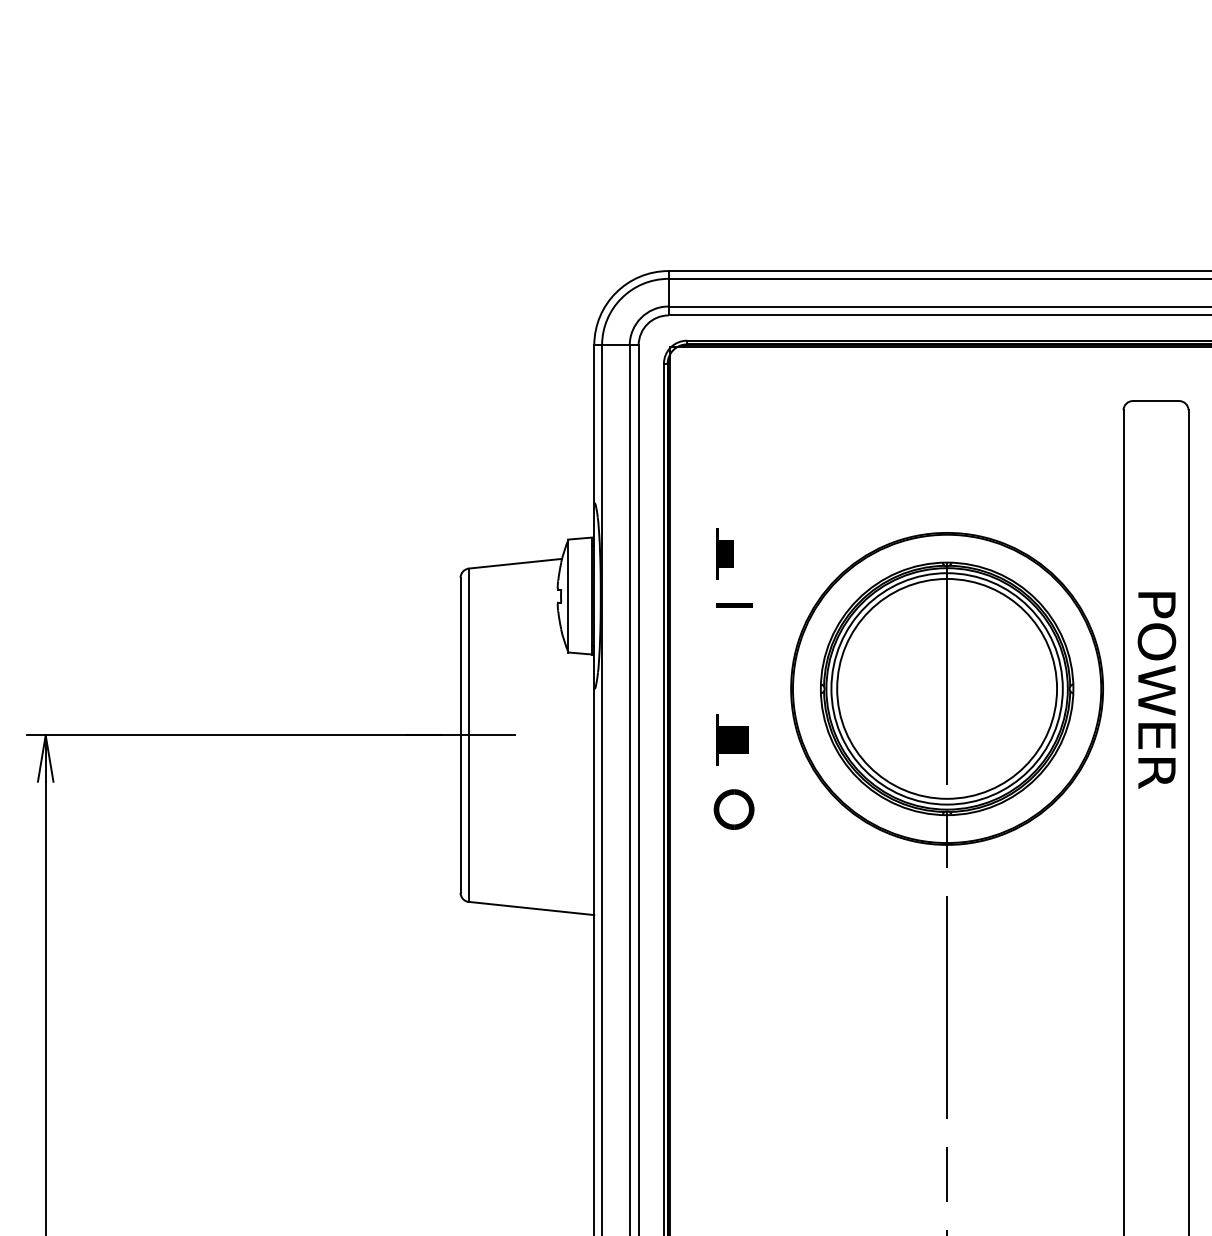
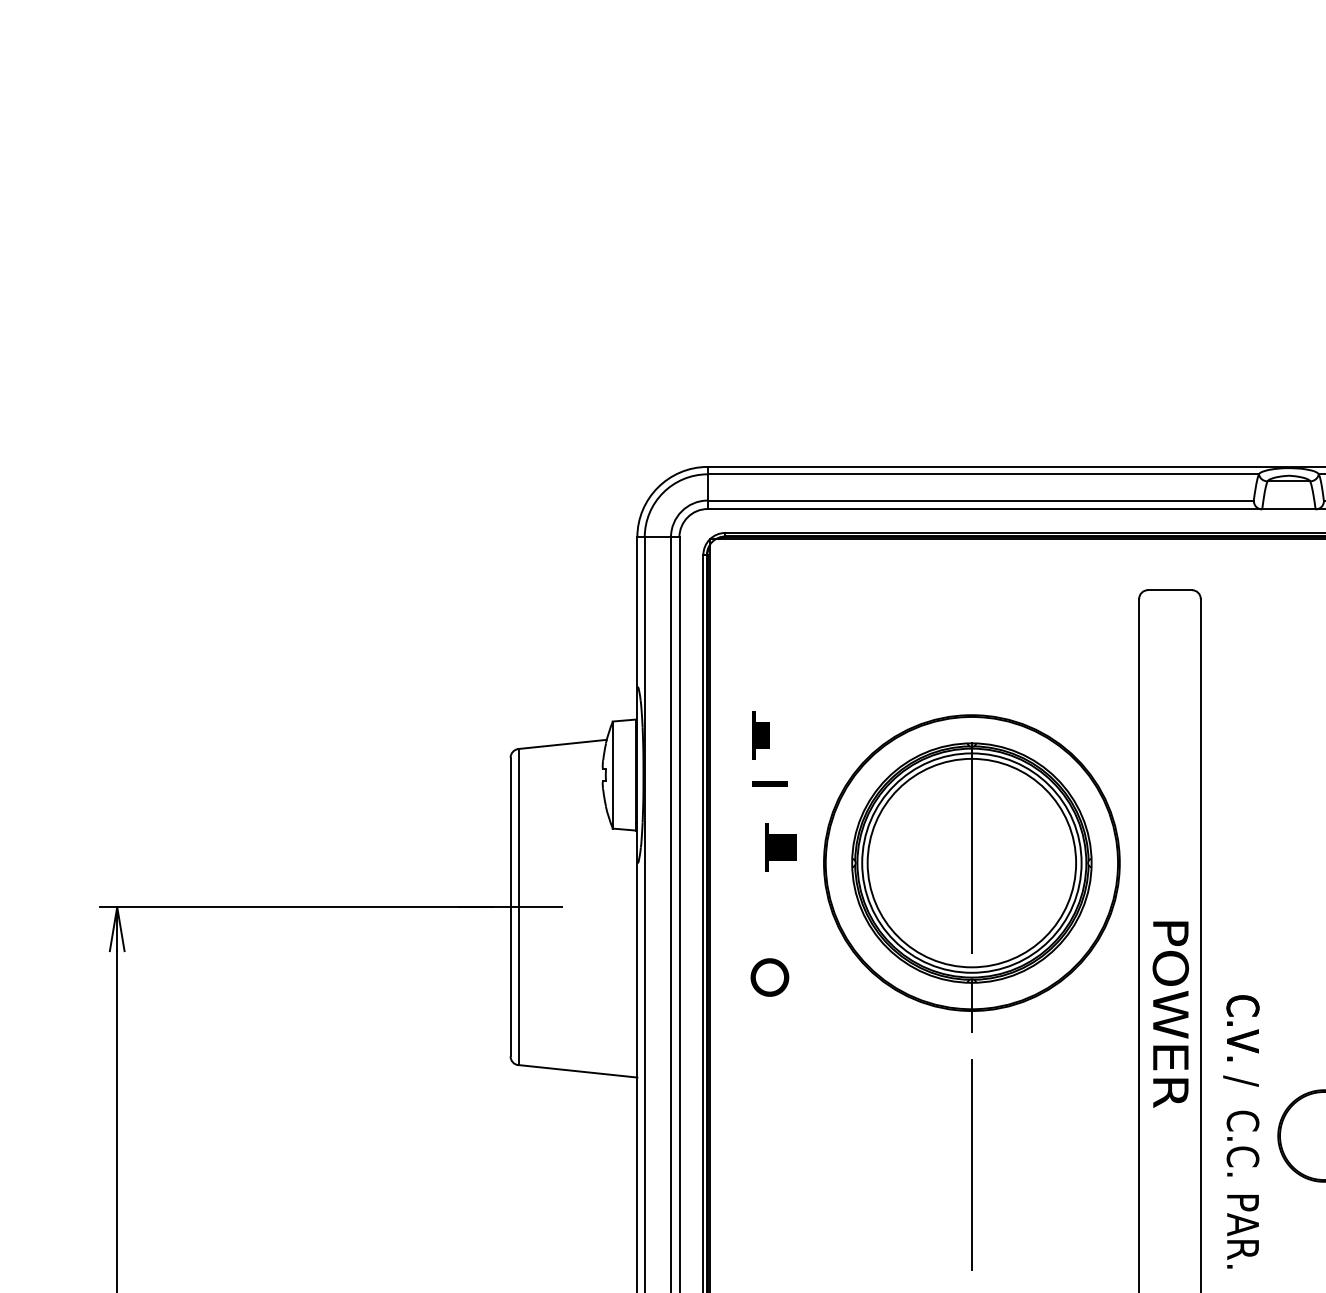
text: (1156, 690) -> (1170, 1014), moved
part: (731, 739) -> (780, 847), moved

